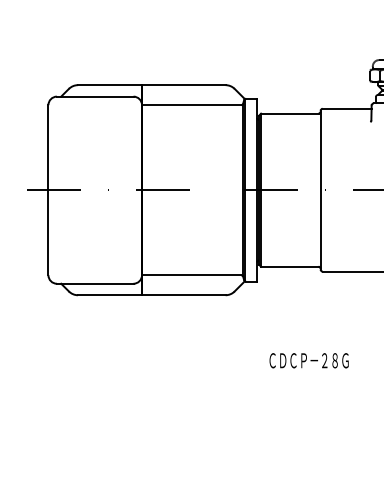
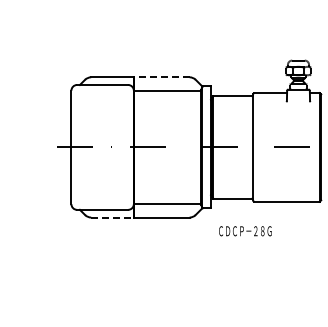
line: (183, 85) -> (161, 77), solid -> dashed
line: (111, 295) -> (113, 217), solid -> dashed
text: (309, 361) -> (245, 231), moved

